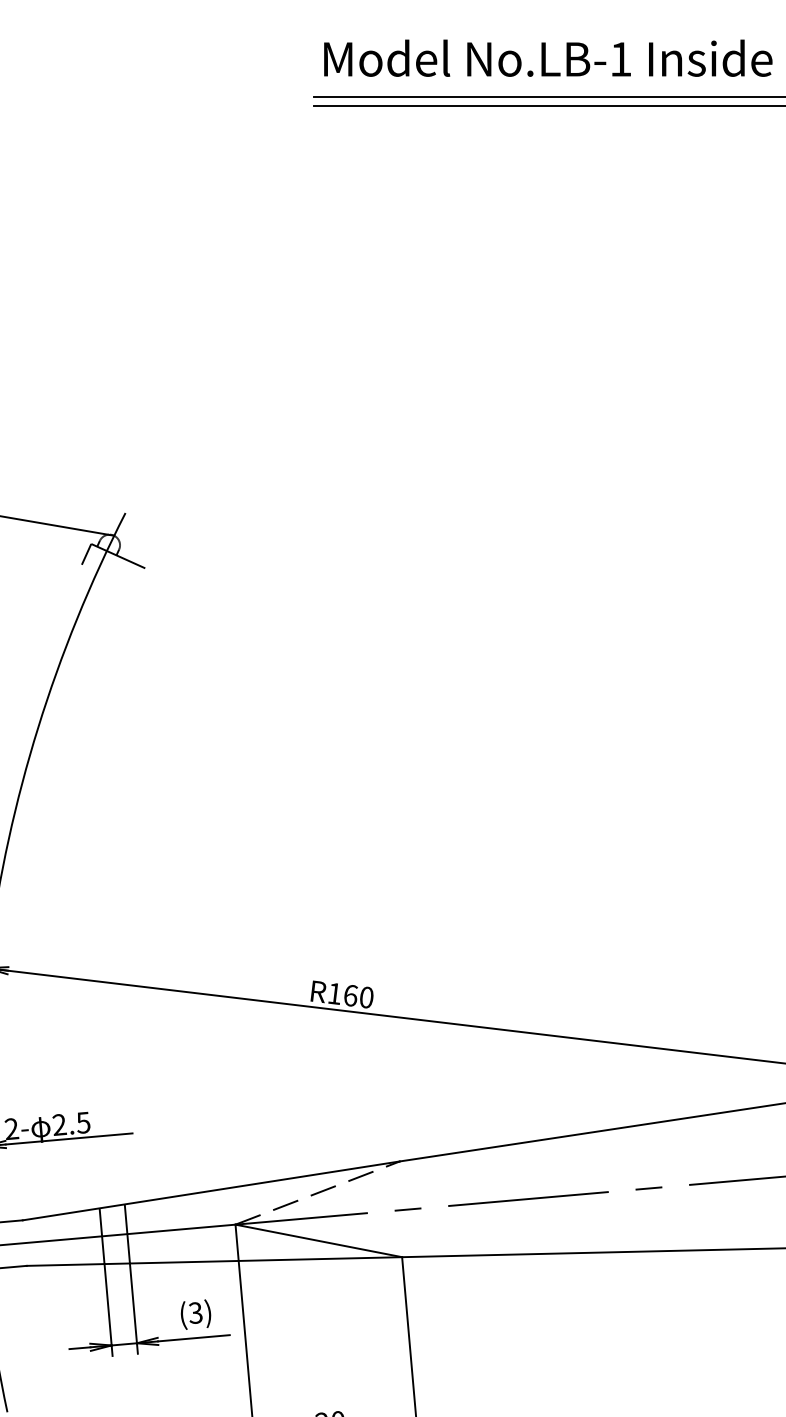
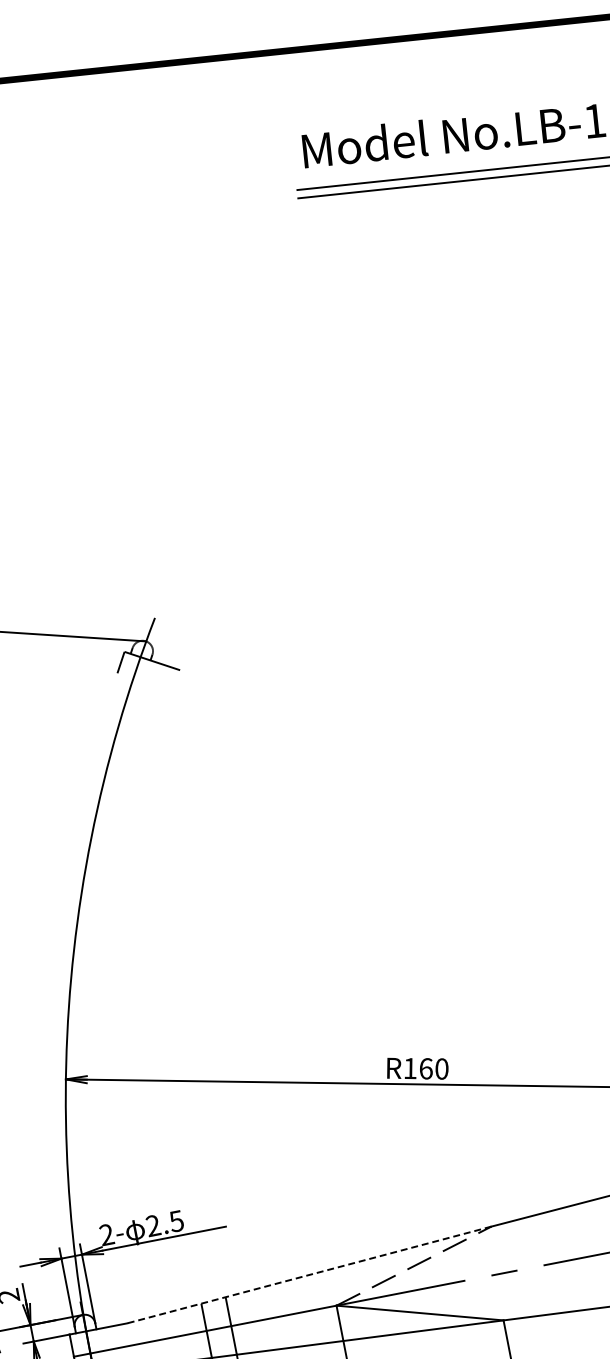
line: (211, 1190) -> (309, 1274), solid -> dashed

